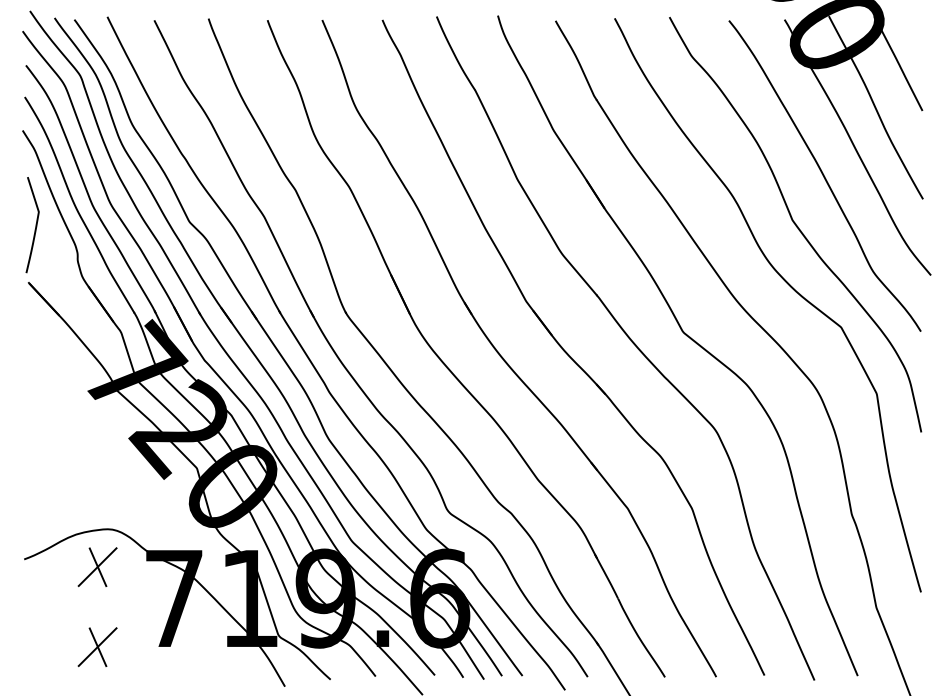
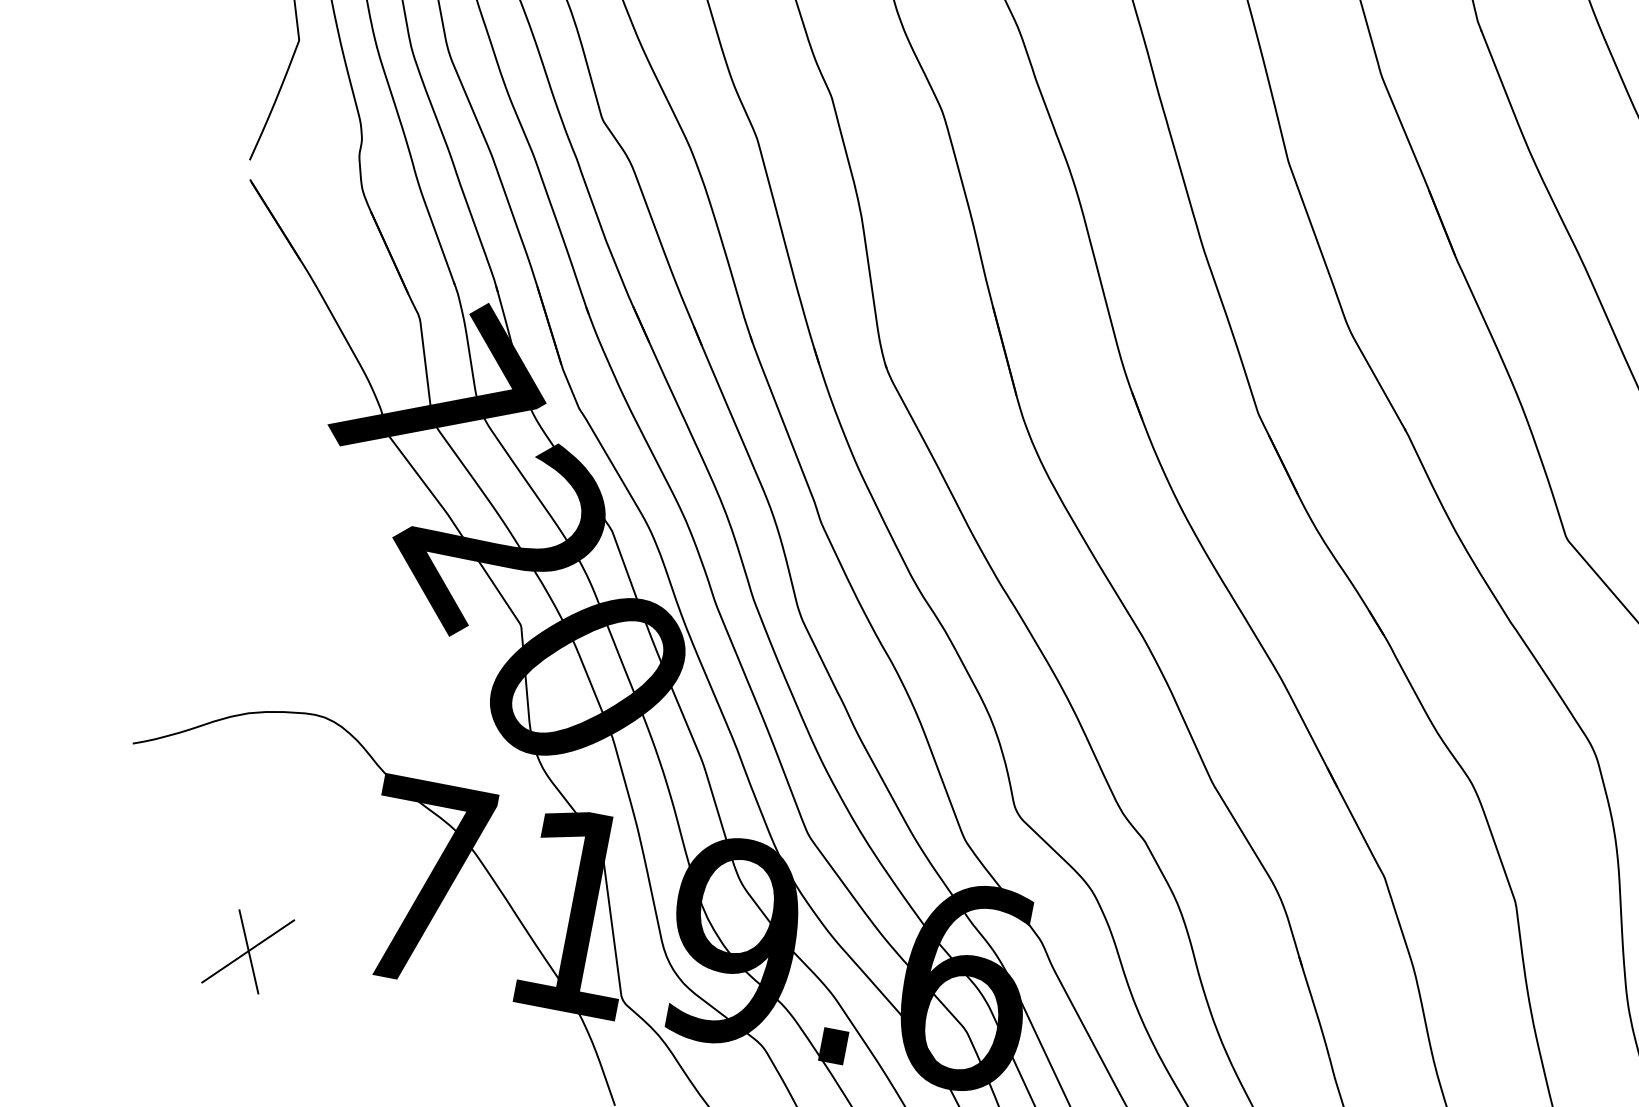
part: (97, 566) -> (279, 786), removed

